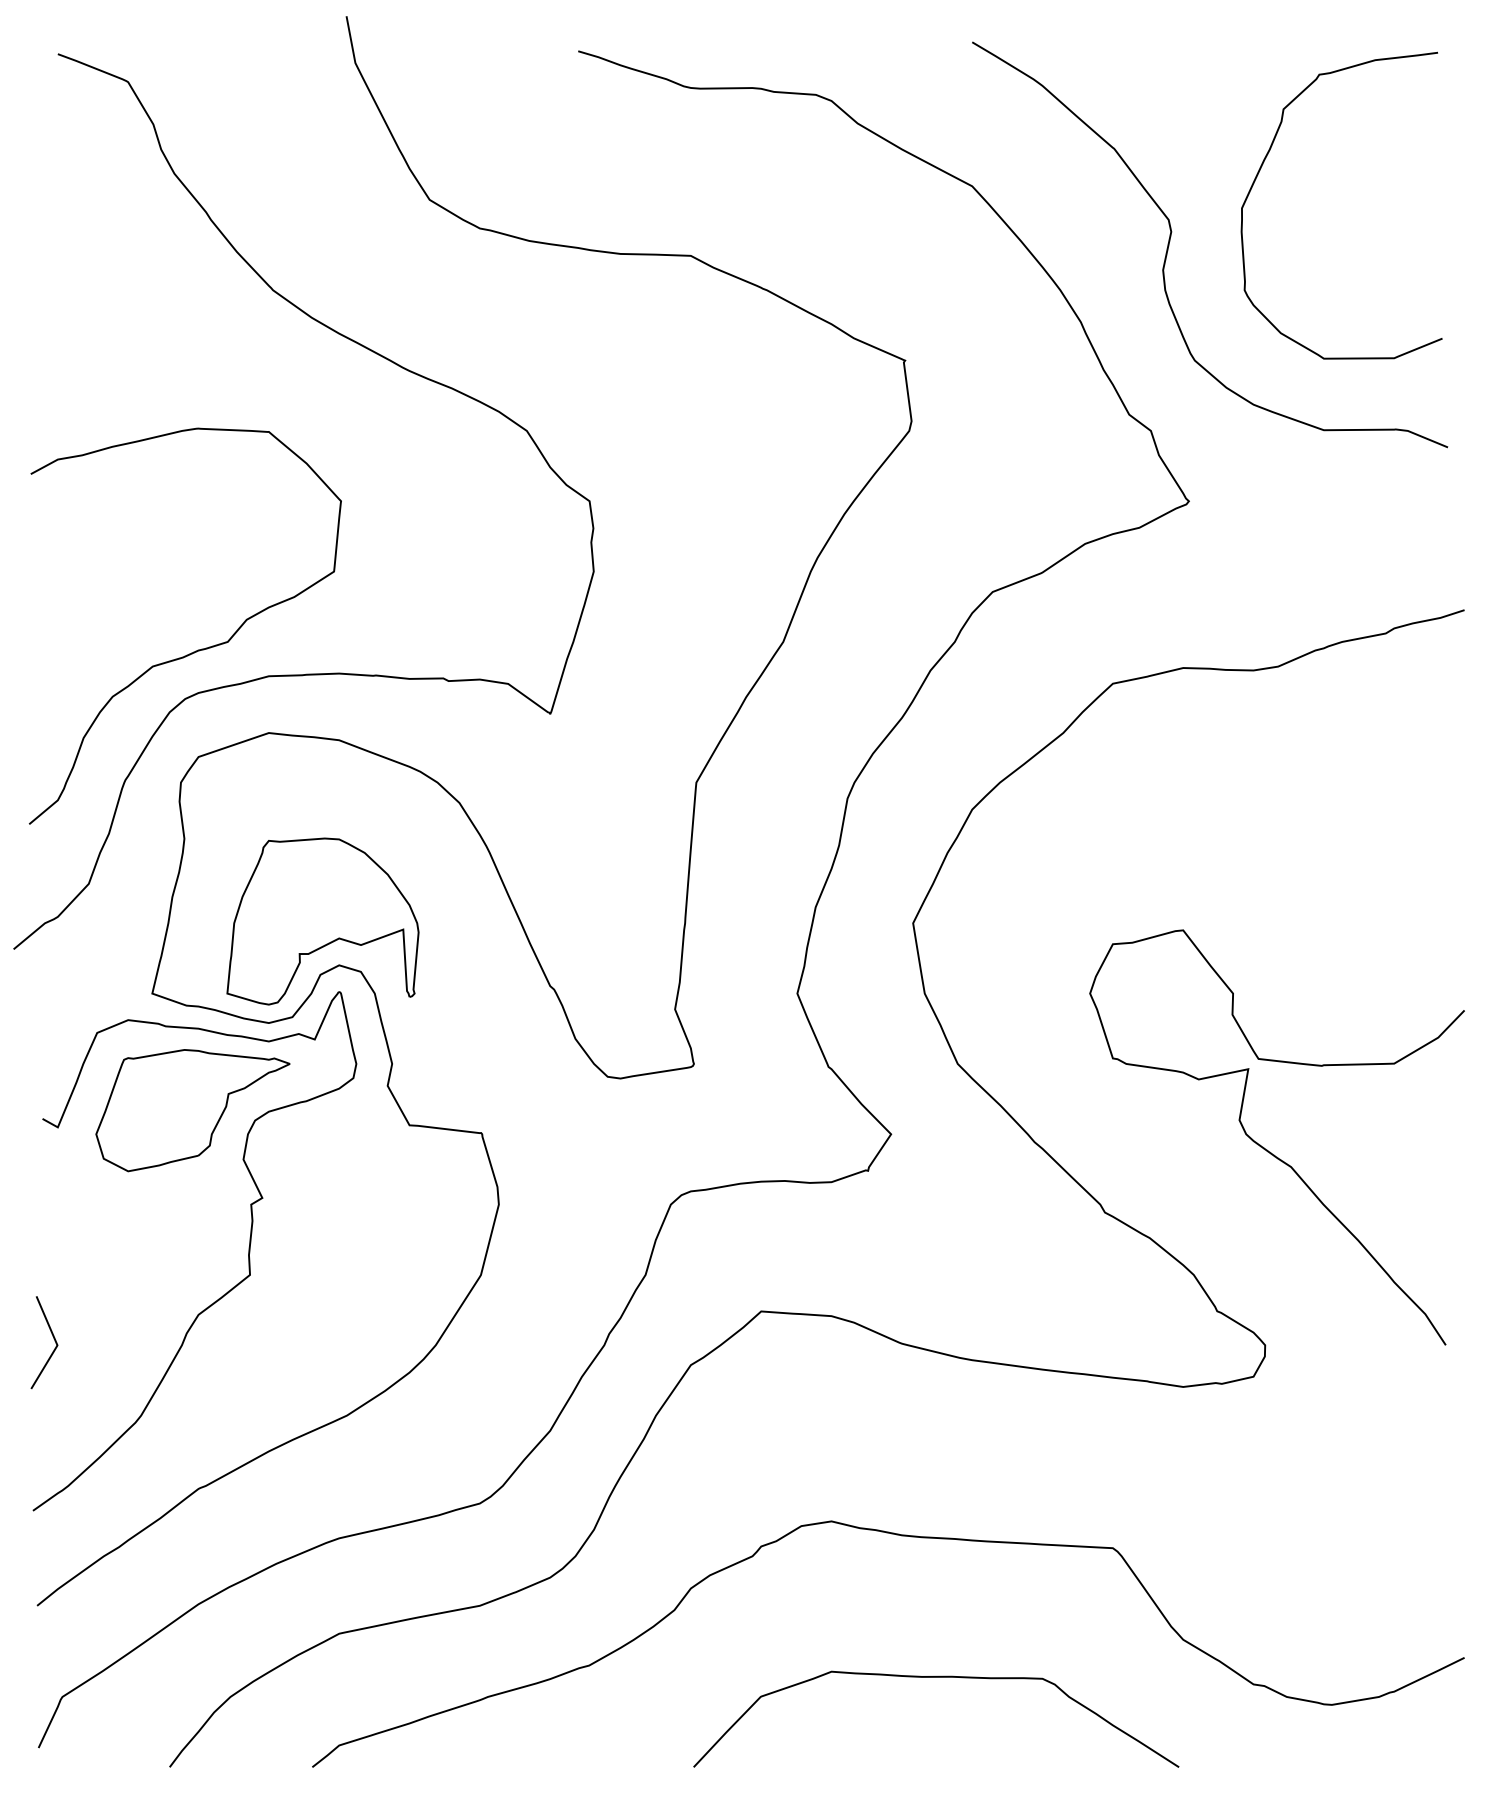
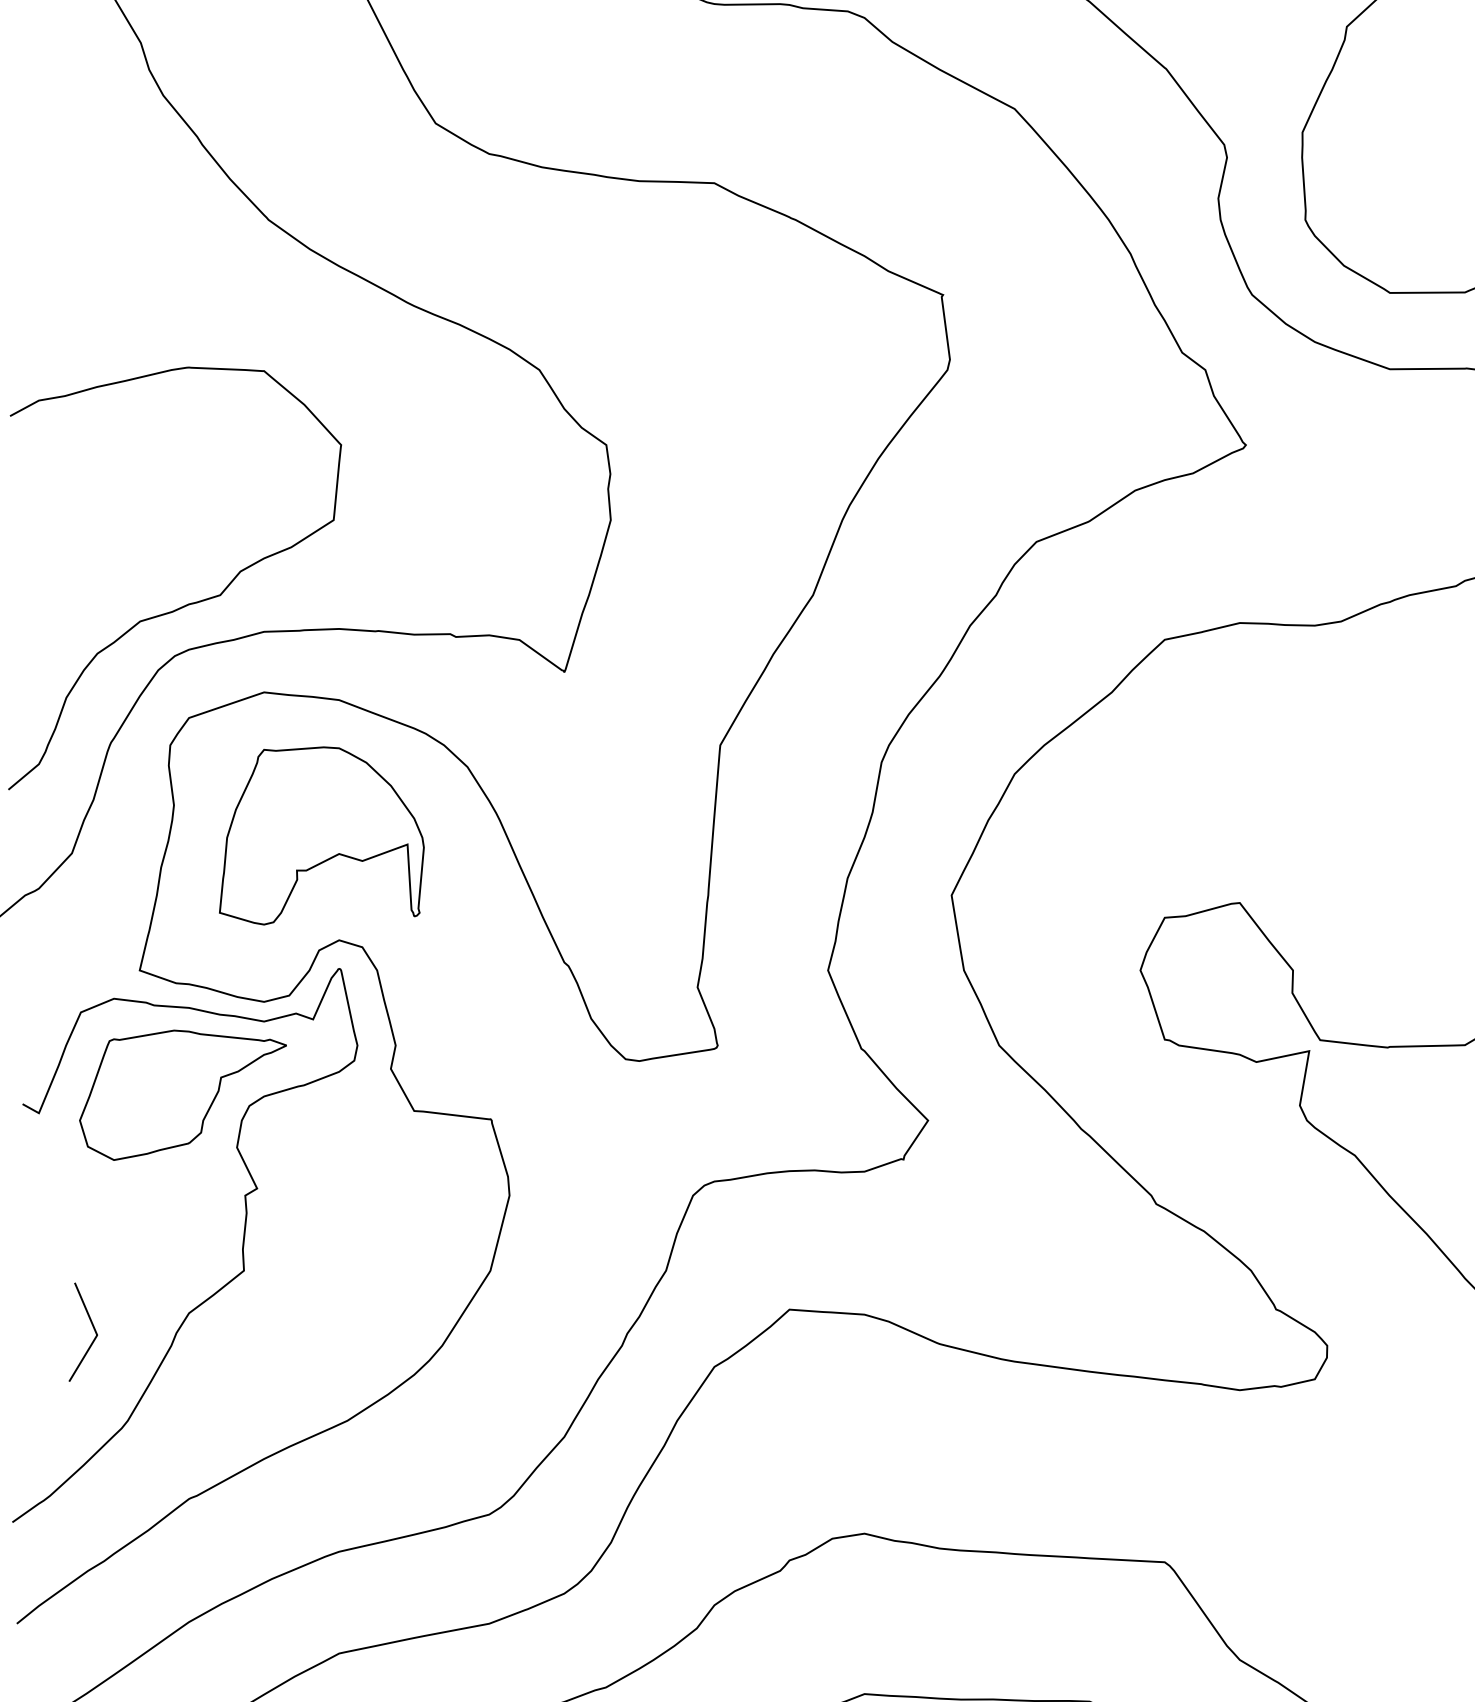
part: (322, 921) -> (321, 835), moved
line: (53, 1338) -> (92, 1327), moved

